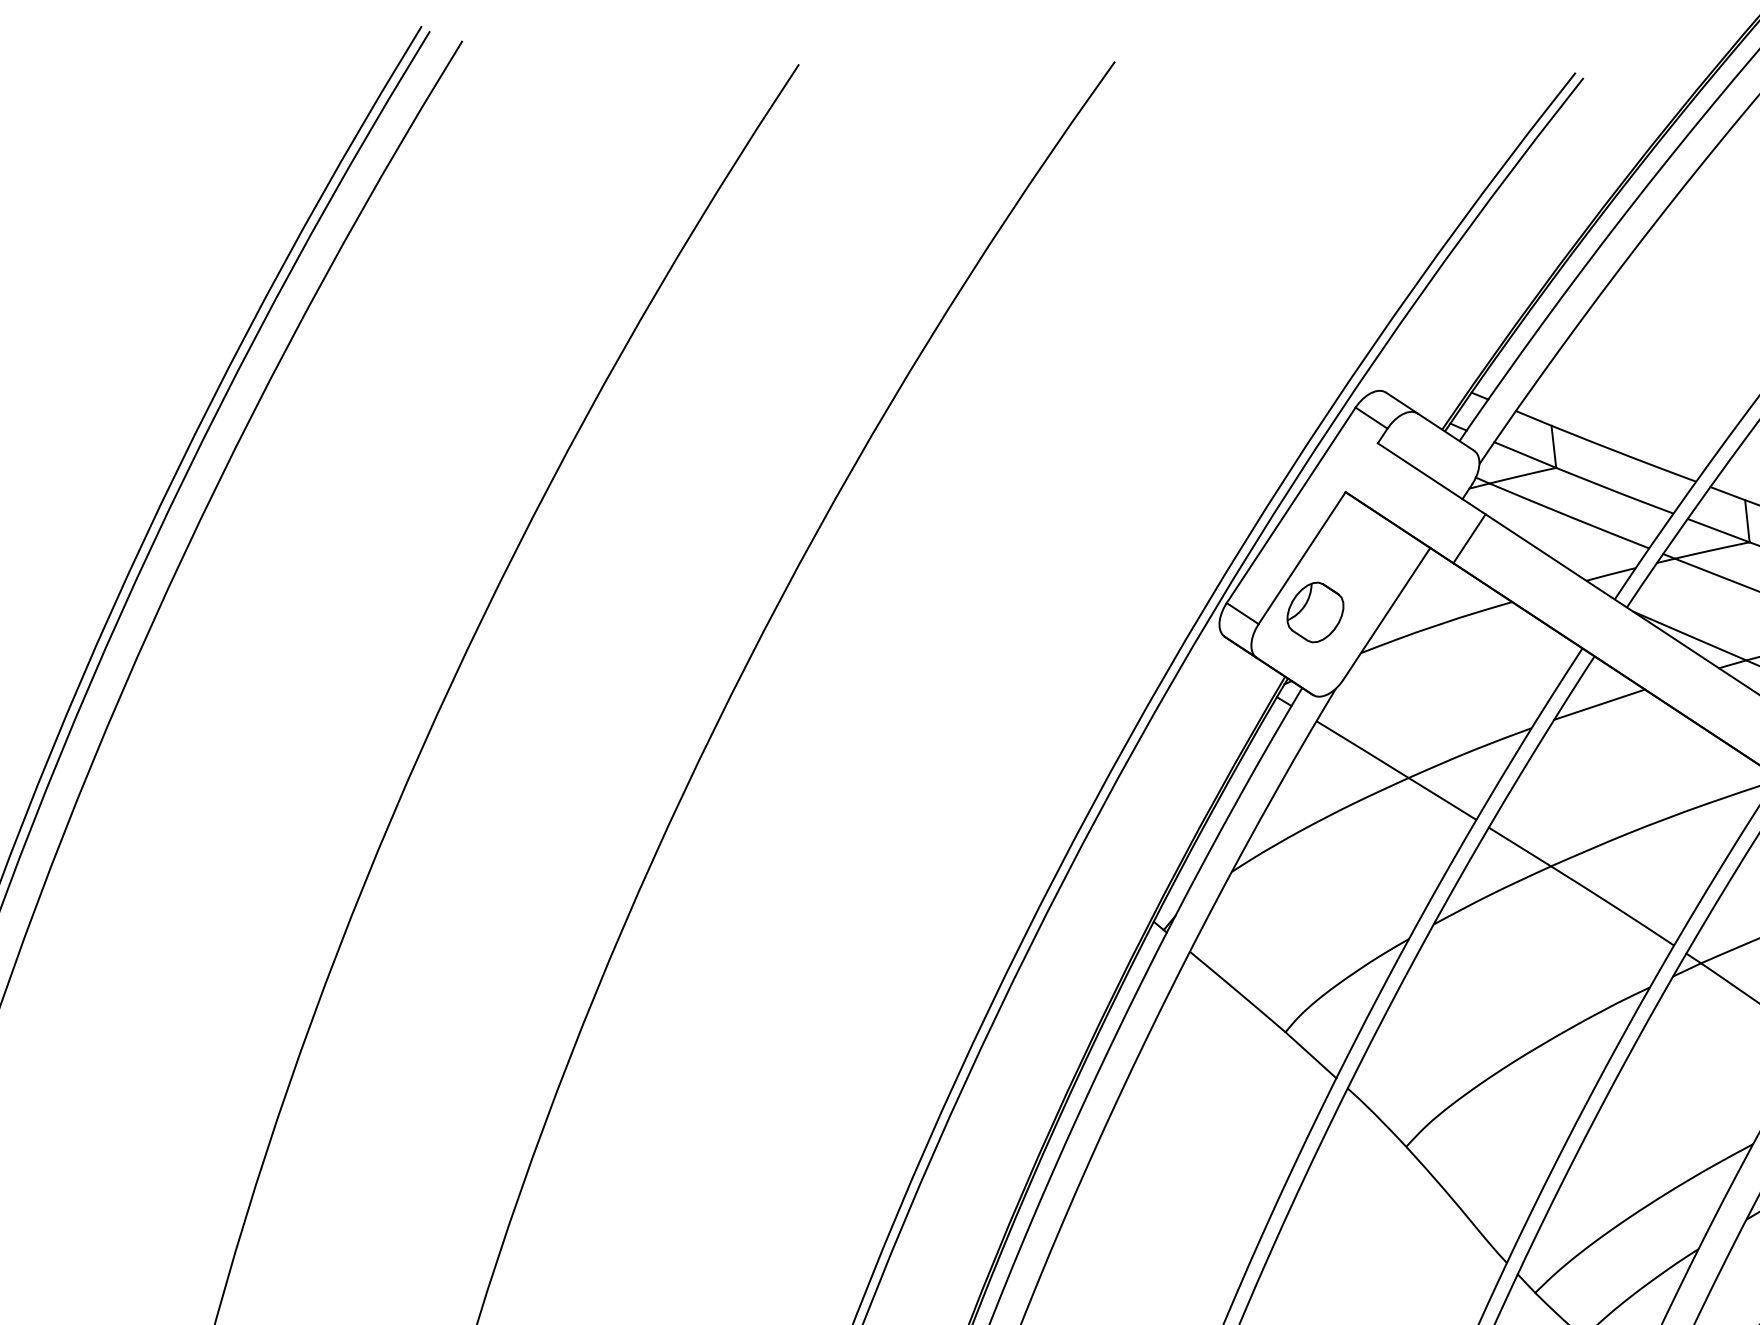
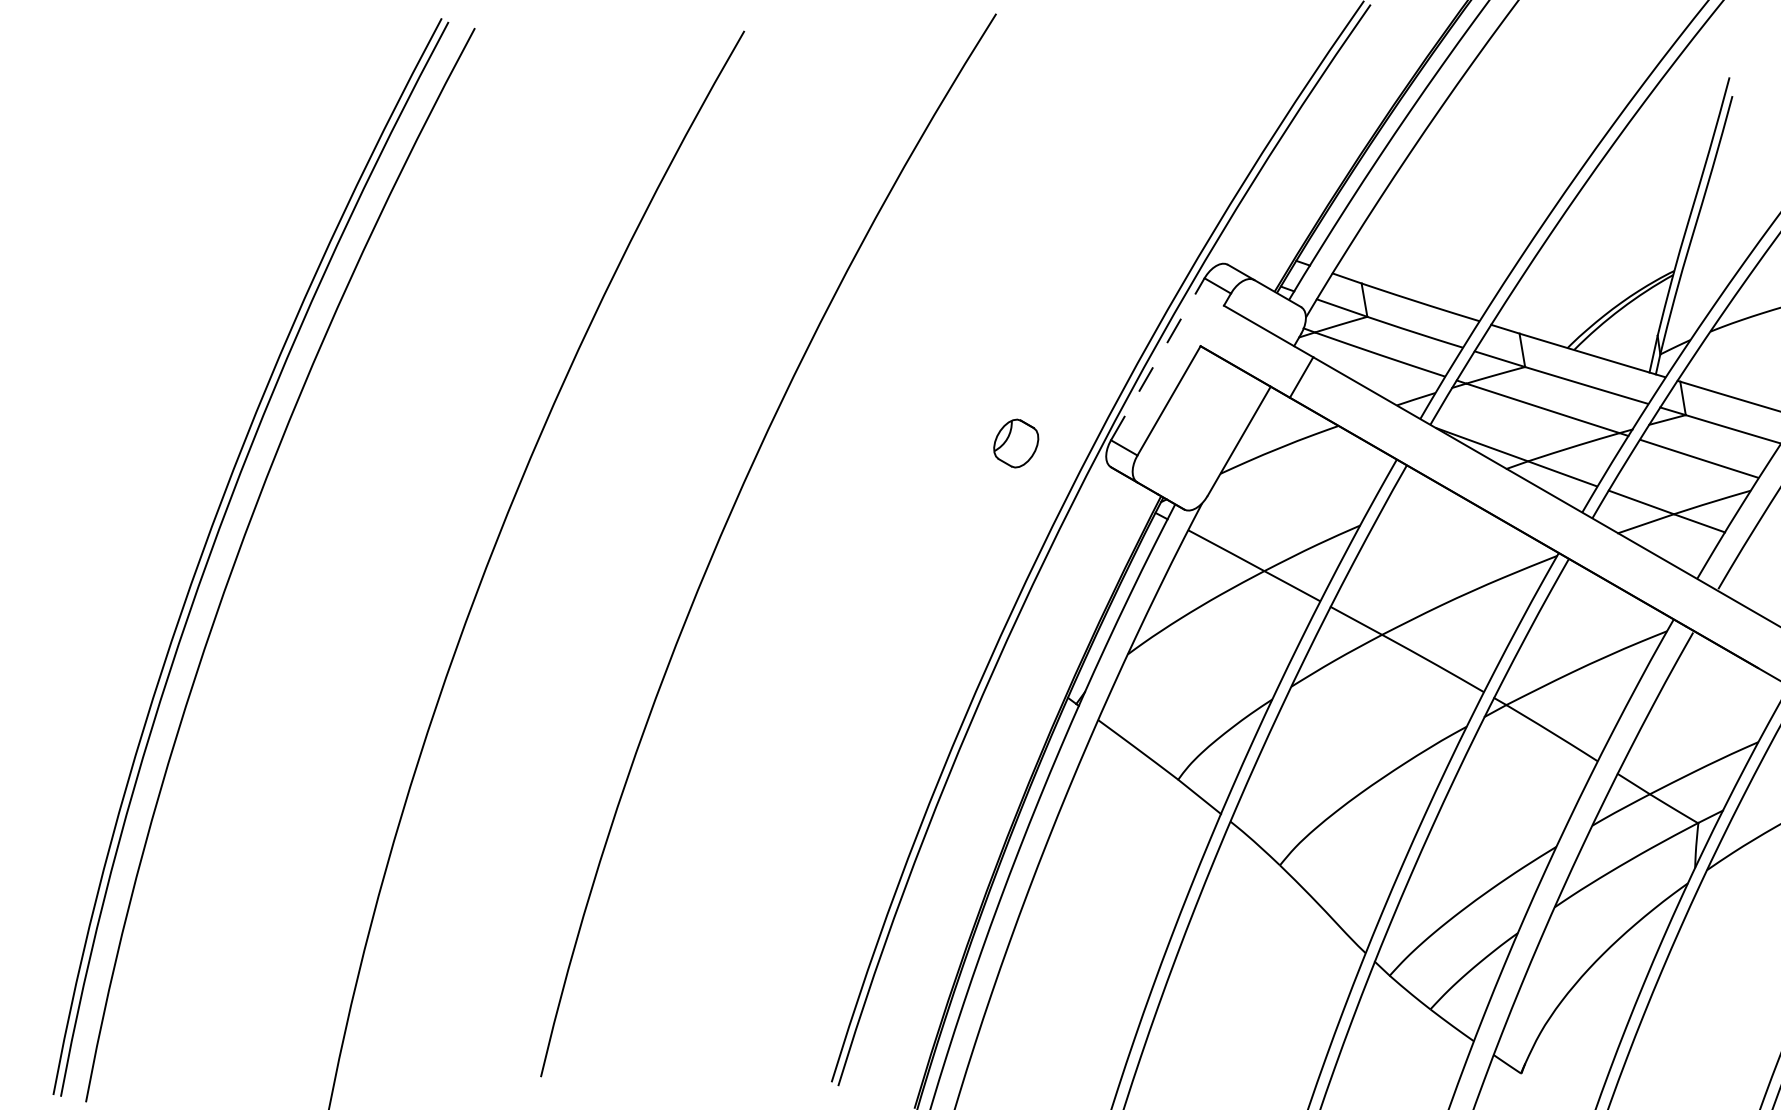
line: (1290, 505) -> (1157, 359), solid -> dashed
part: (1315, 612) -> (1016, 443), moved
line: (1598, 704) -> (1412, 503), removed

